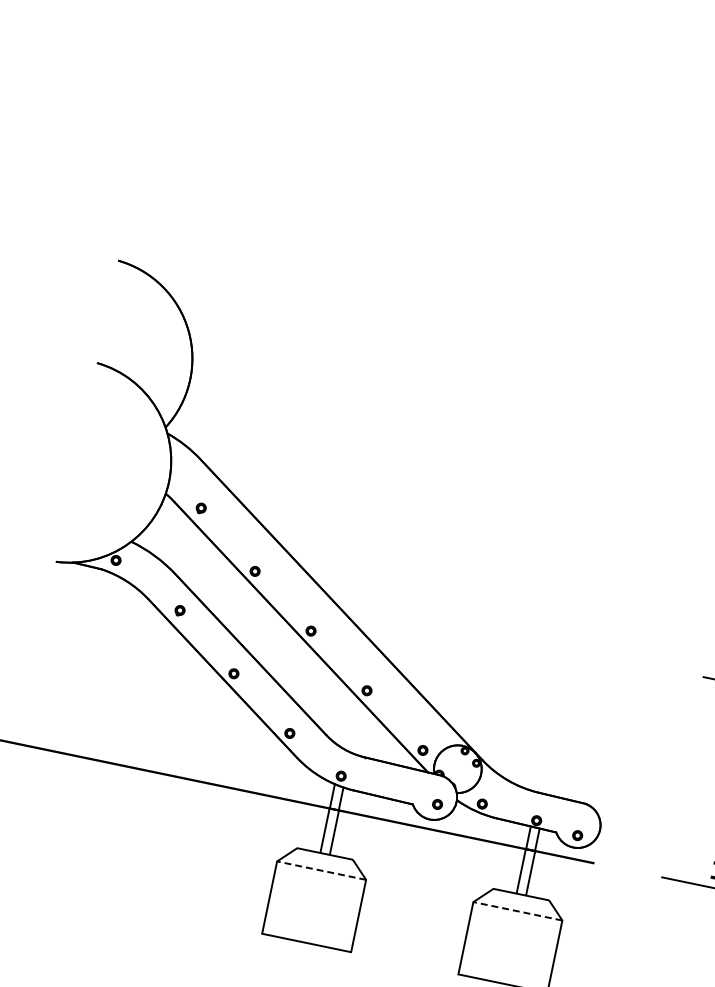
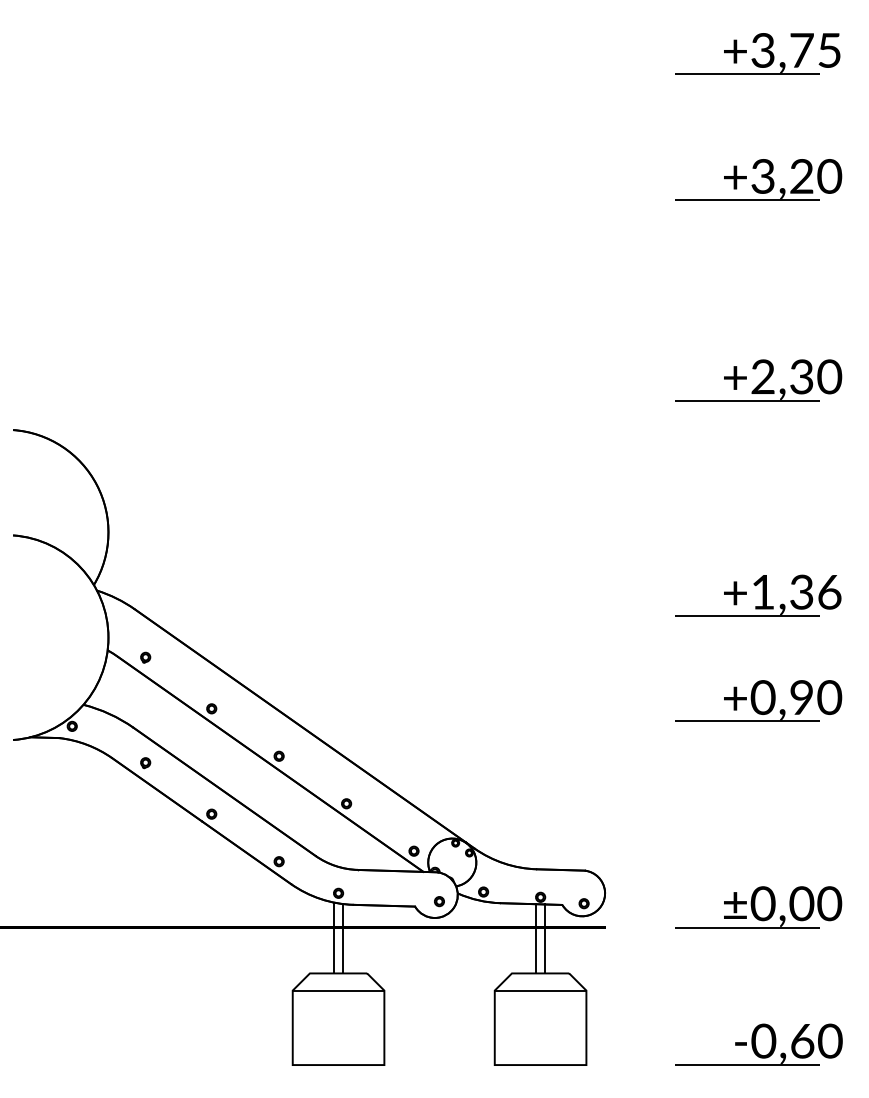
line: (321, 870) -> (338, 990), dashed -> solid
line: (517, 911) -> (540, 990), dashed -> solid

